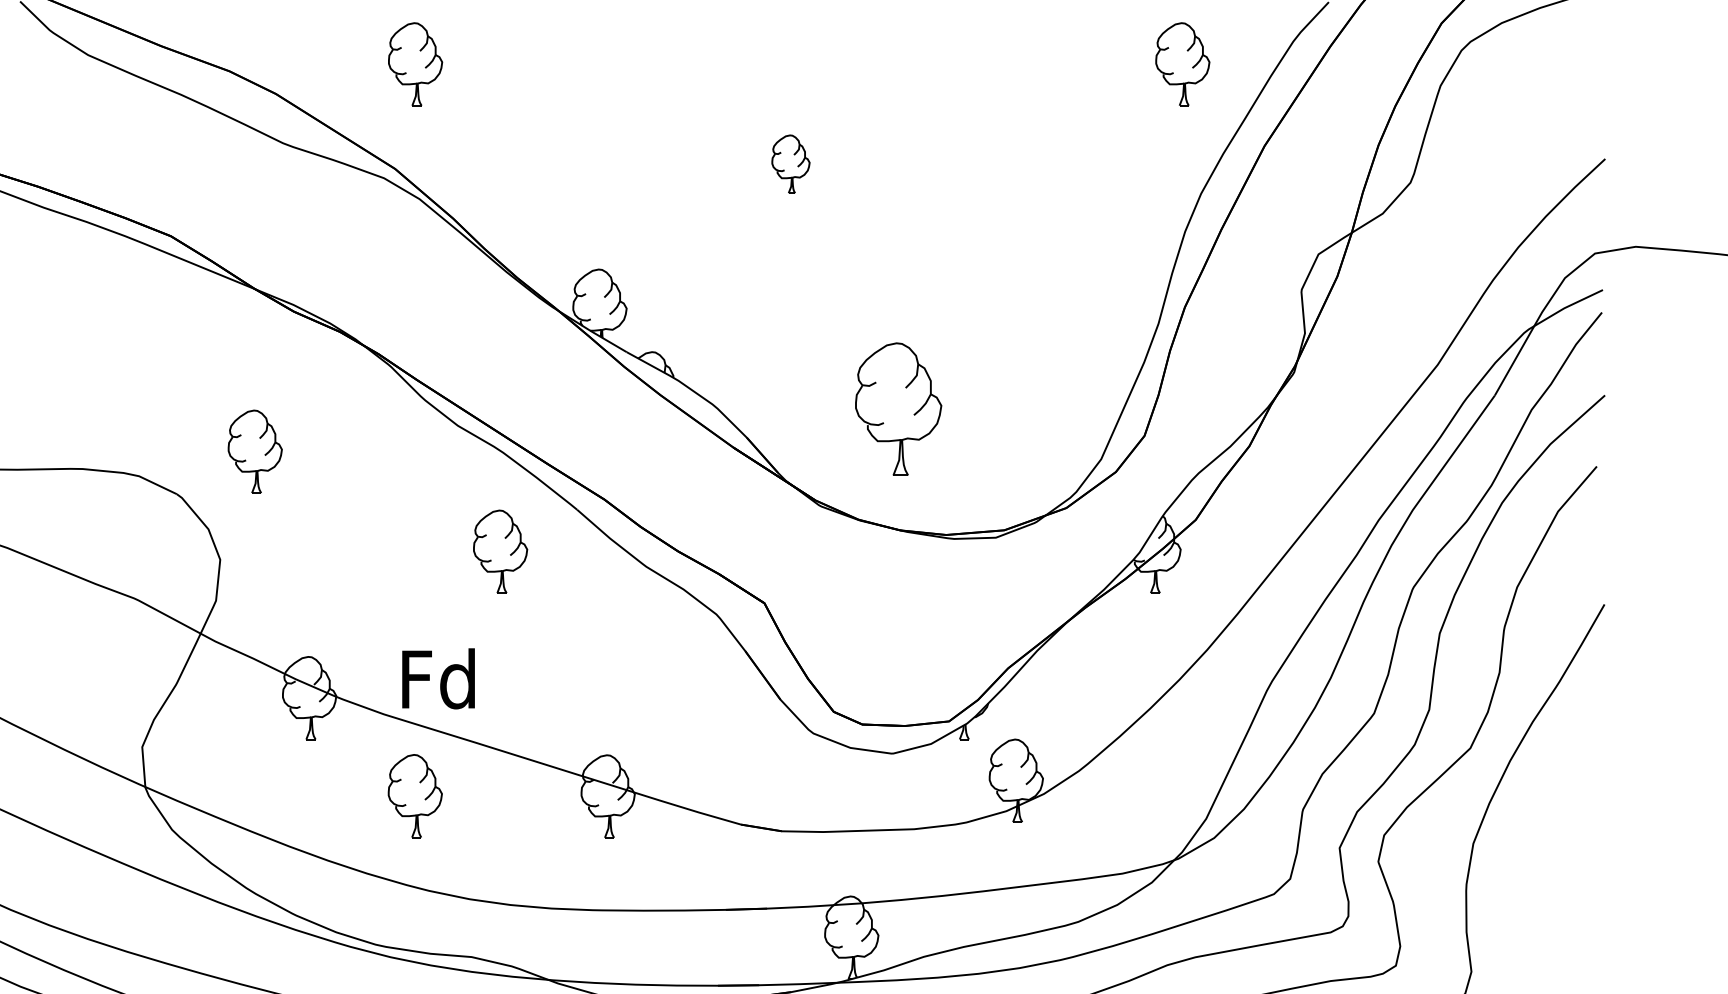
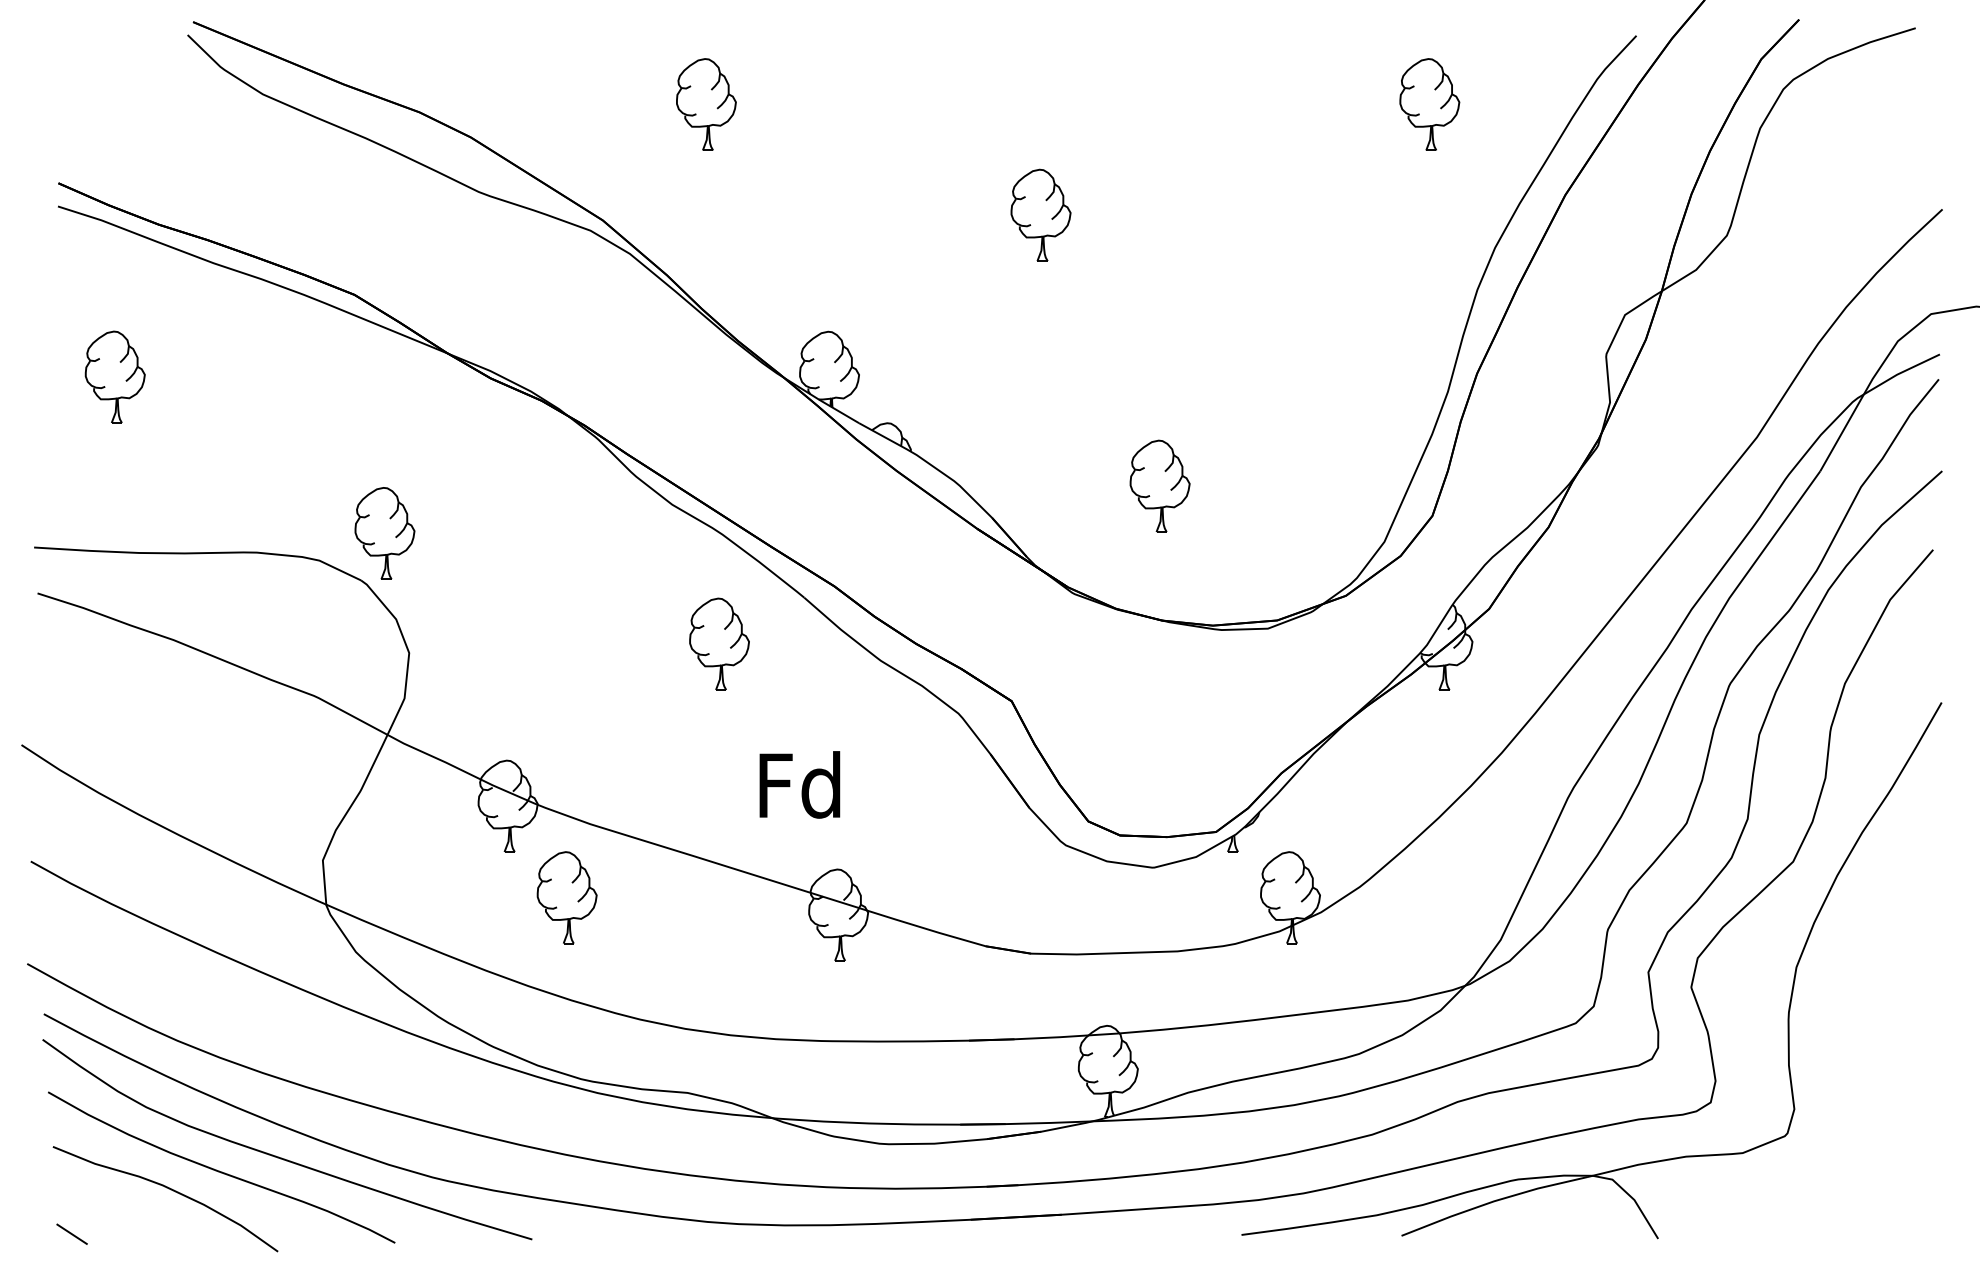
part: (415, 64) -> (706, 104), moved
part: (1182, 64) -> (1429, 104), moved
part: (790, 163) -> (1040, 214), size x1.43
part: (897, 408) -> (1159, 485), size x0.62
part: (254, 451) -> (384, 533), moved
text: (438, 678) -> (799, 784), moved
part: (414, 795) -> (566, 897), moved

